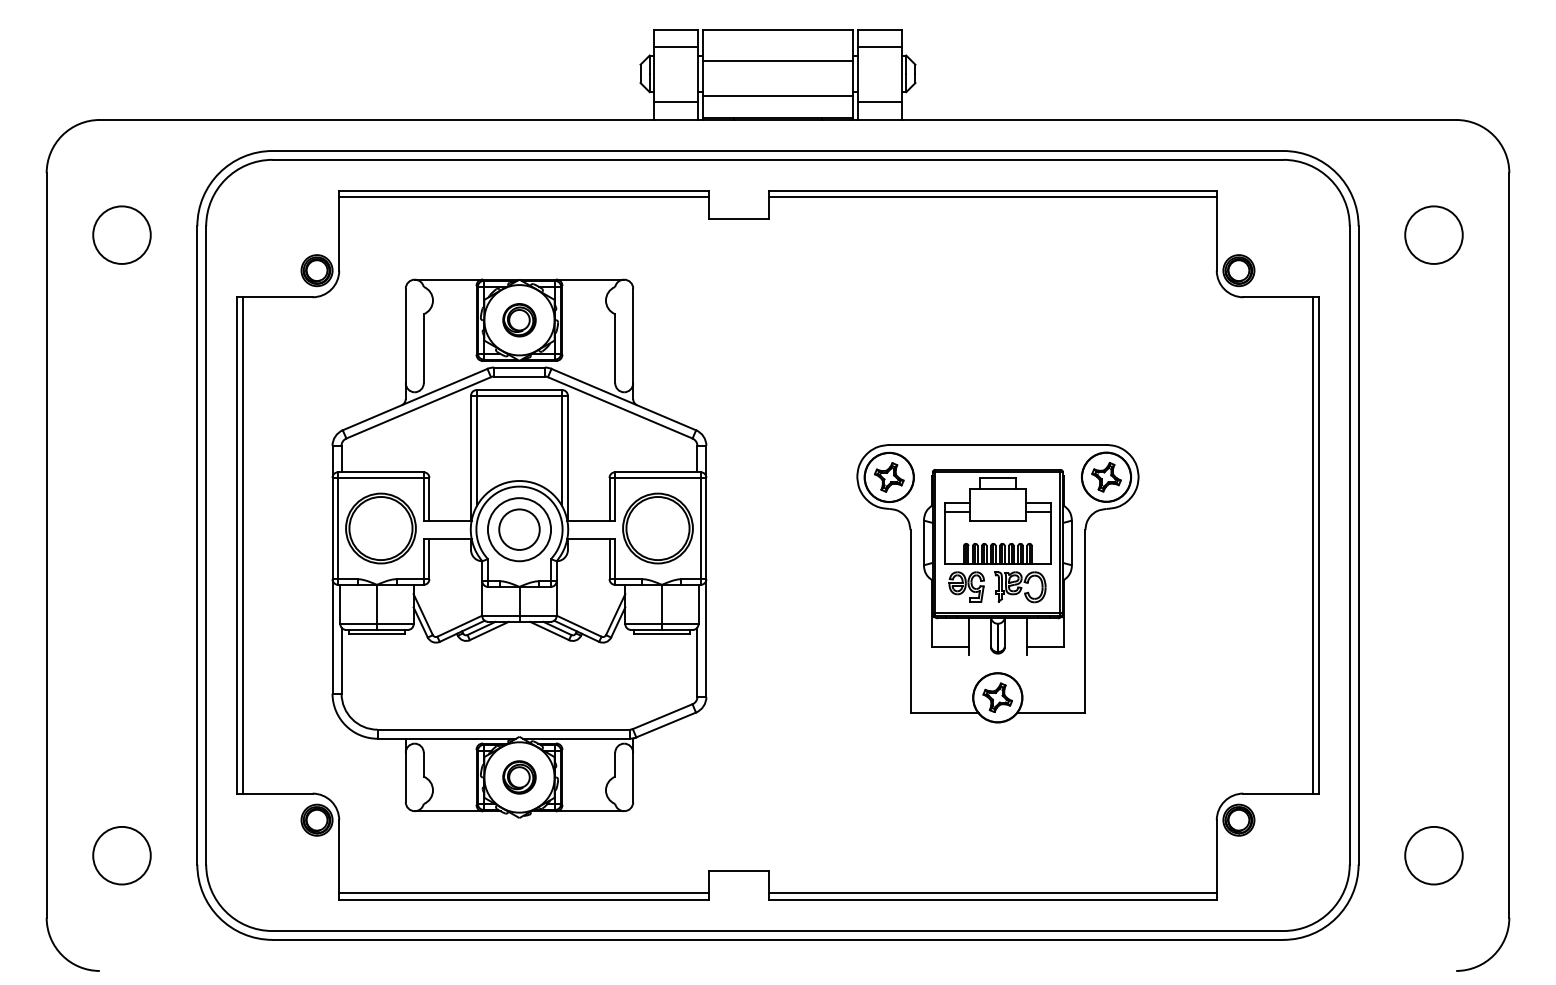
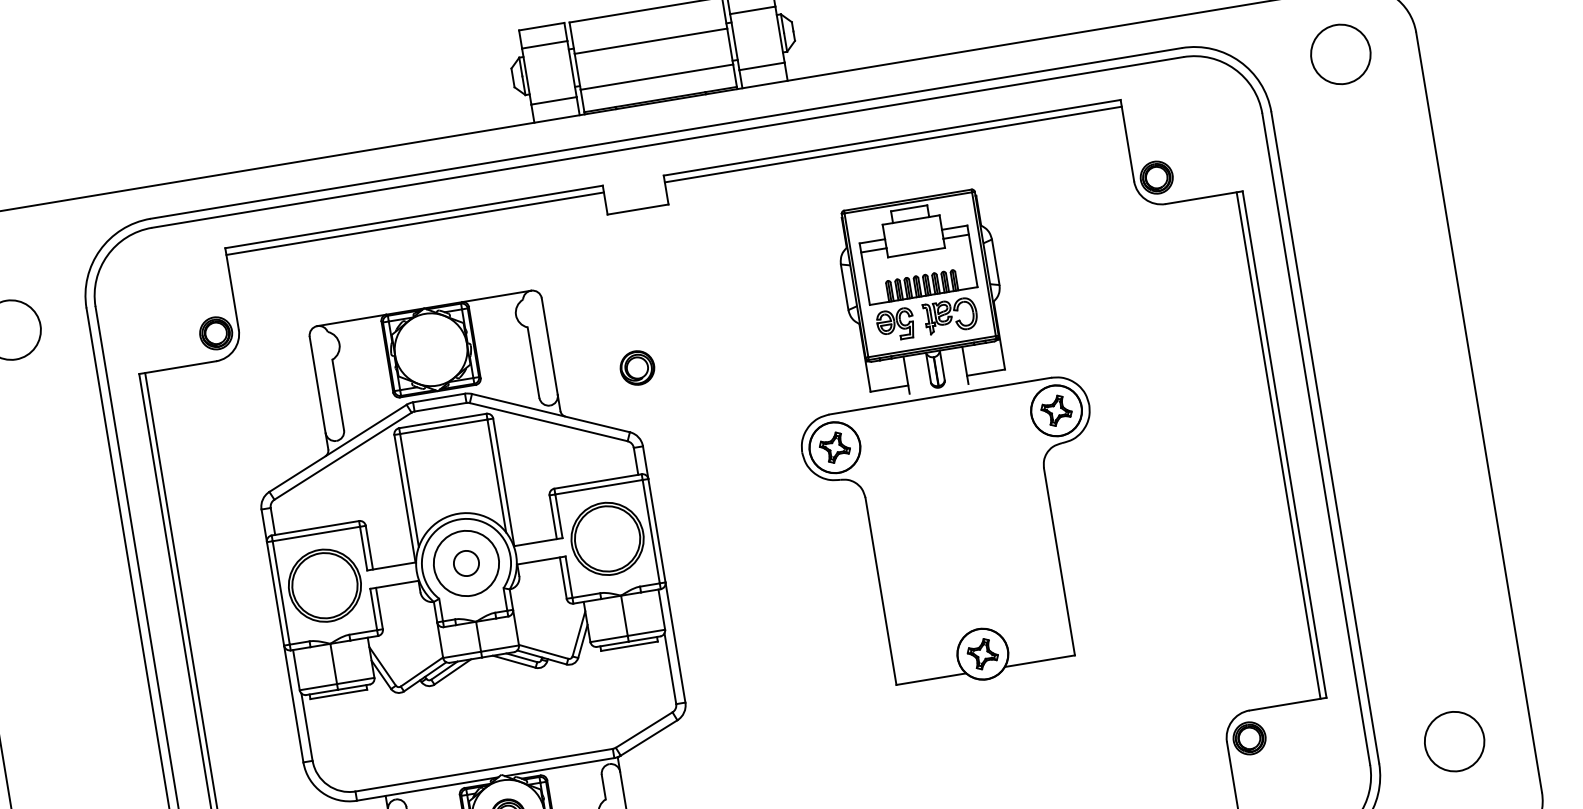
circle: (1433, 234) -> (1340, 53), moved
part: (519, 320) -> (637, 368), moved
circle: (519, 529) -> (466, 563), size x0.6
part: (997, 562) -> (923, 294), moved

